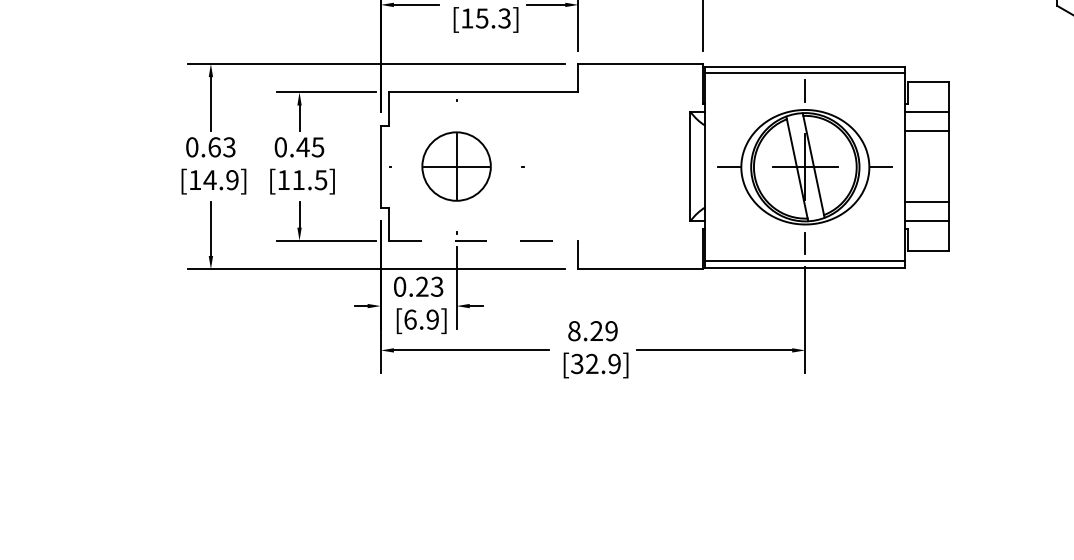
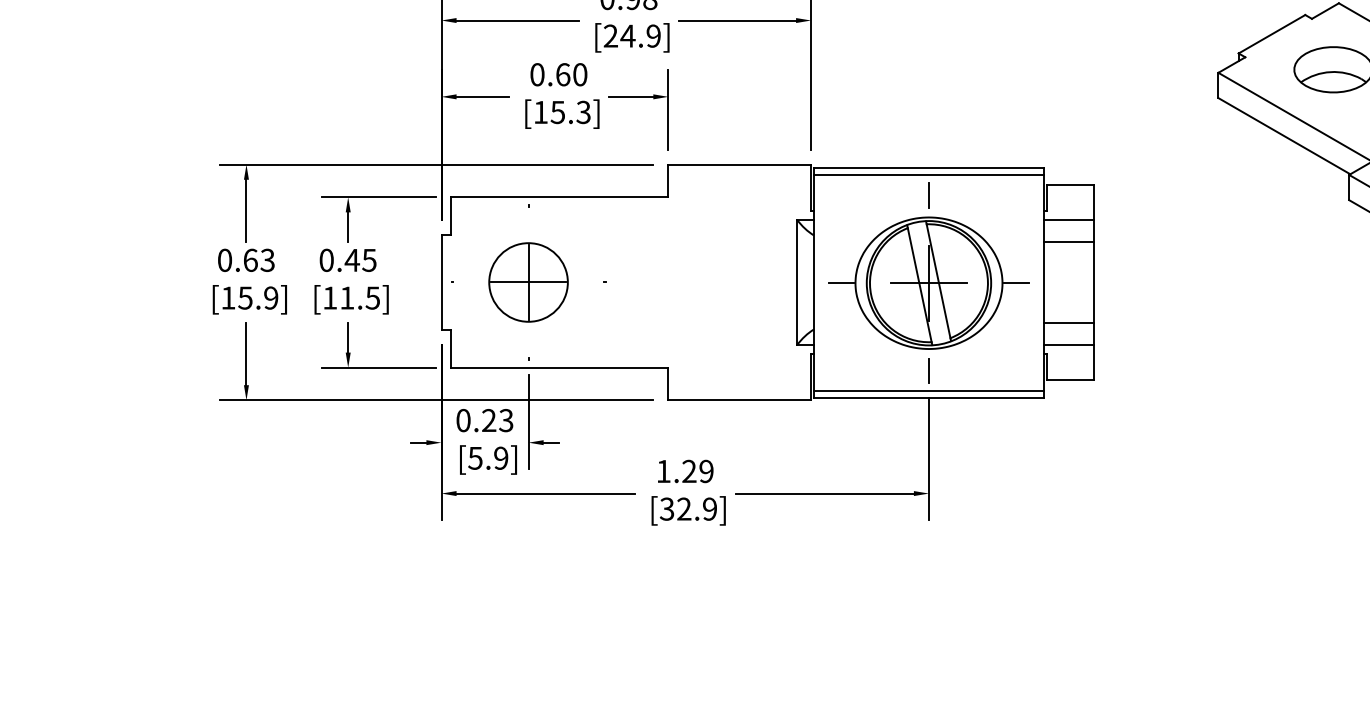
text: (210, 179) -> (245, 297), [14.9] -> [15.9]
line: (483, 240) -> (559, 367), dashed -> solid
text: (410, 318) -> (475, 457), [6.9] -> [5.9]
text: (574, 331) -> (663, 471), 8.29 -> 1.29

